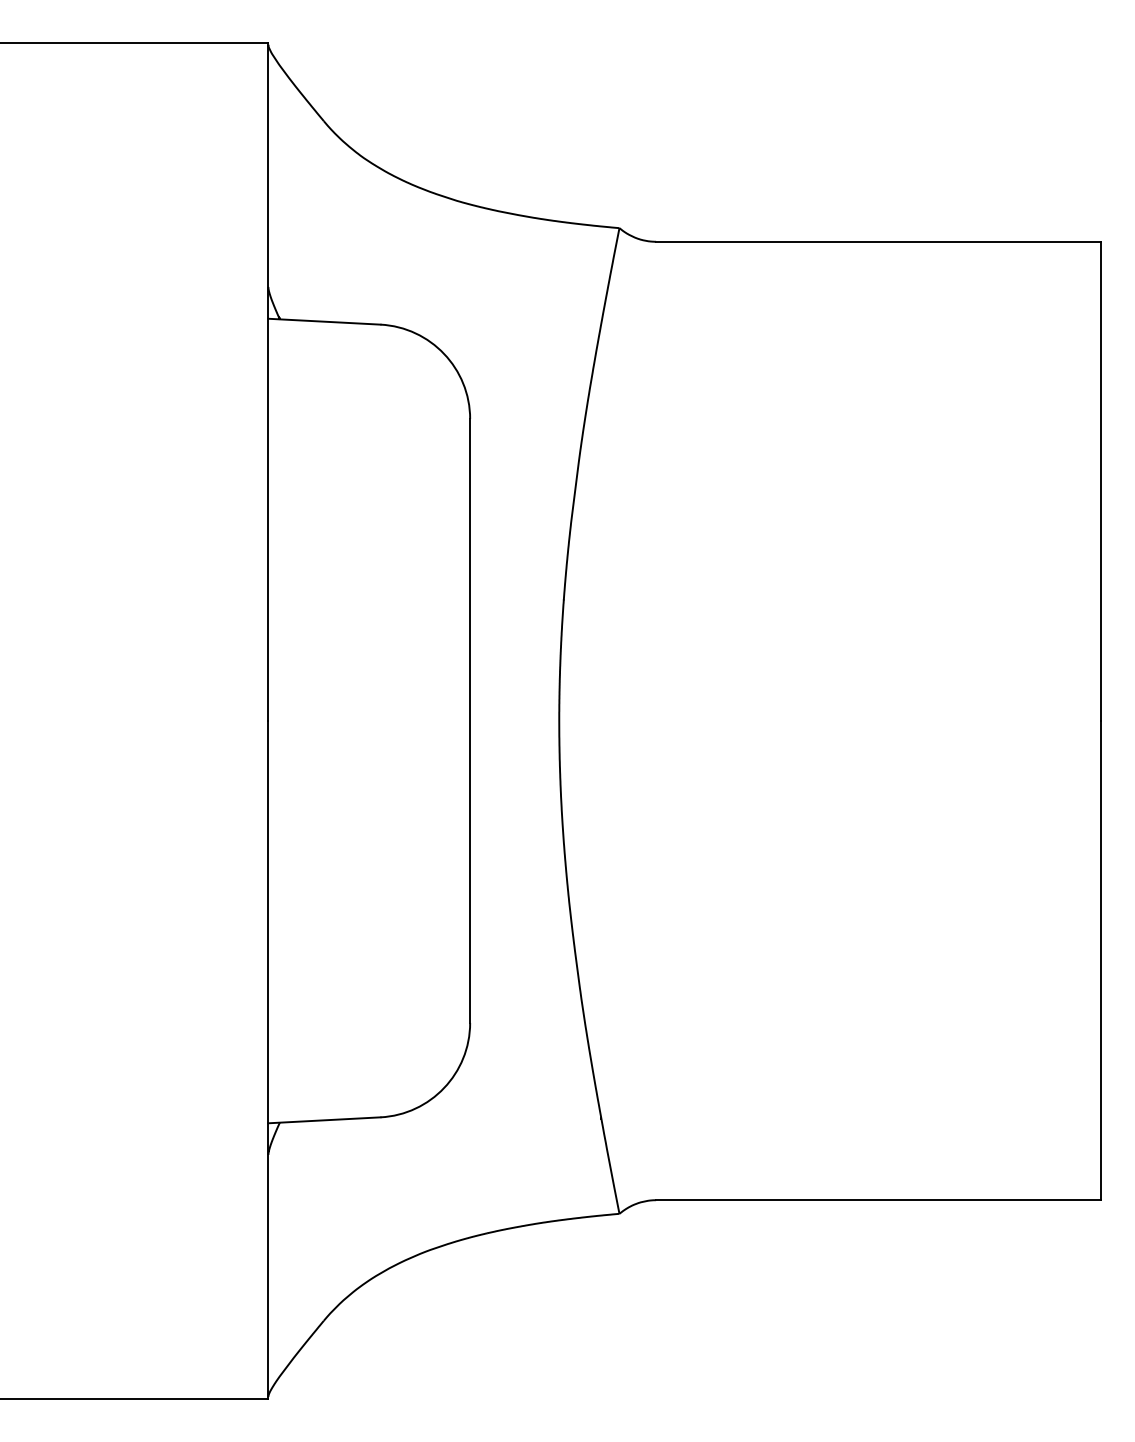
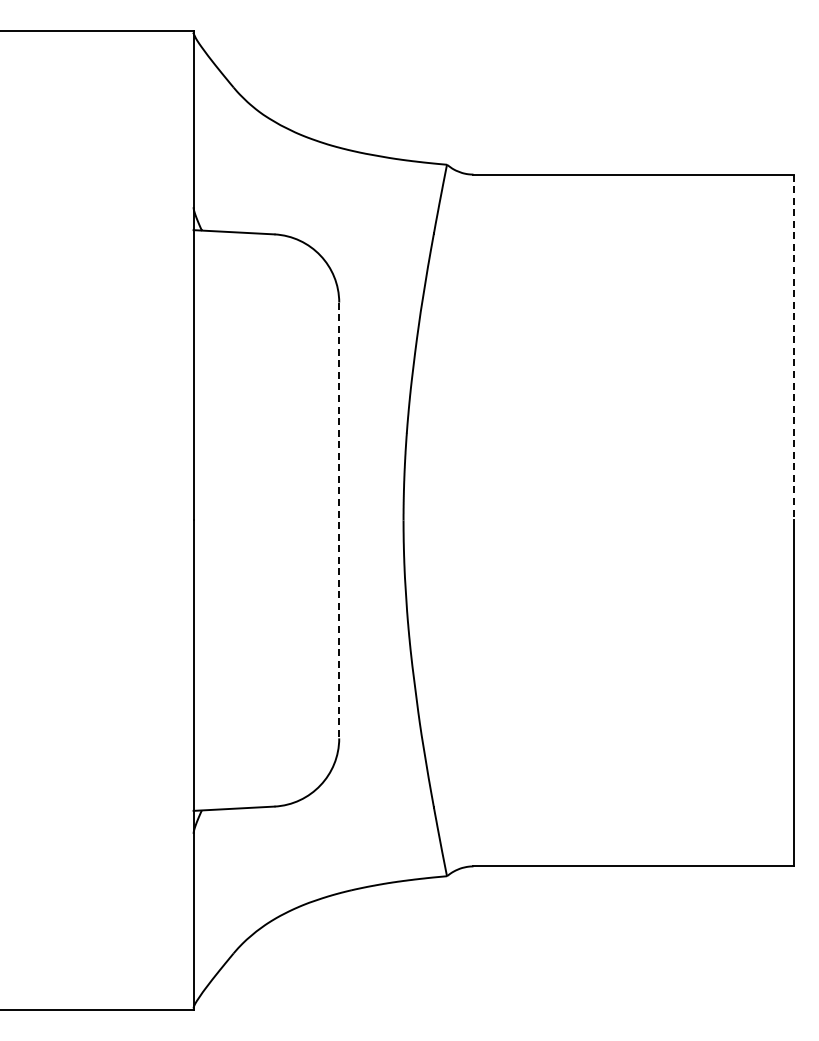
line: (1100, 481) -> (794, 347), solid -> dashed
line: (470, 721) -> (339, 520), solid -> dashed

